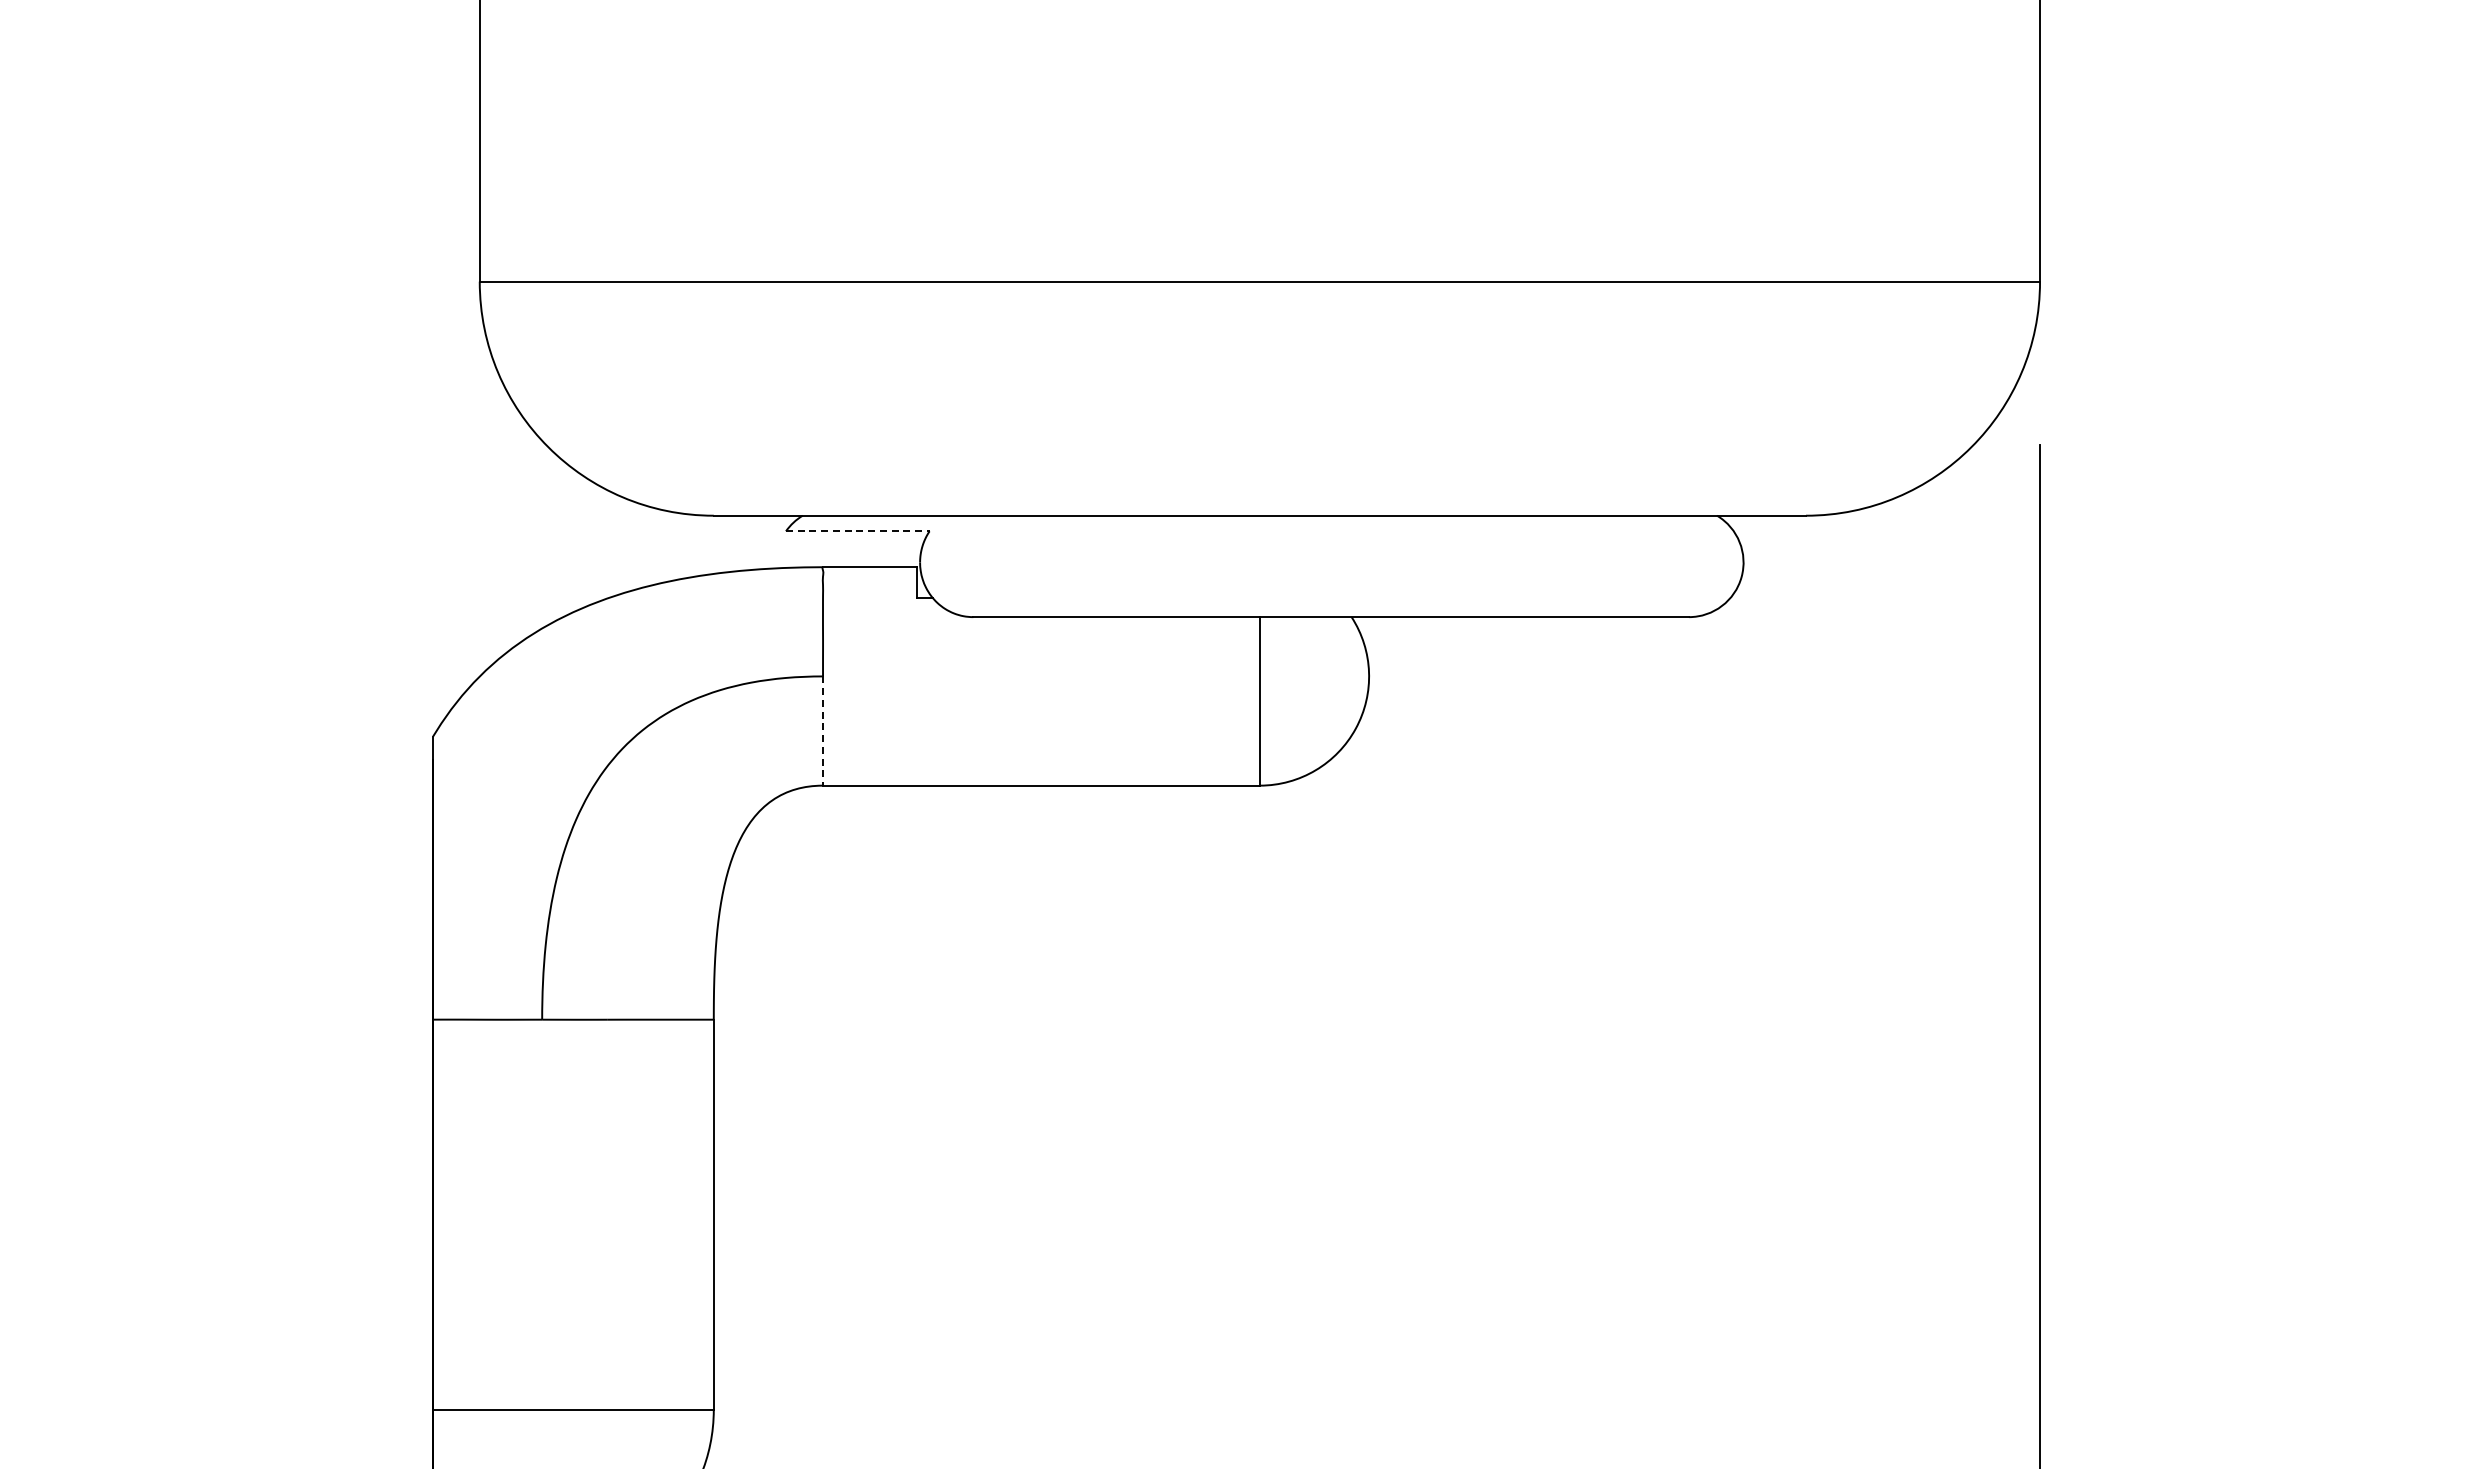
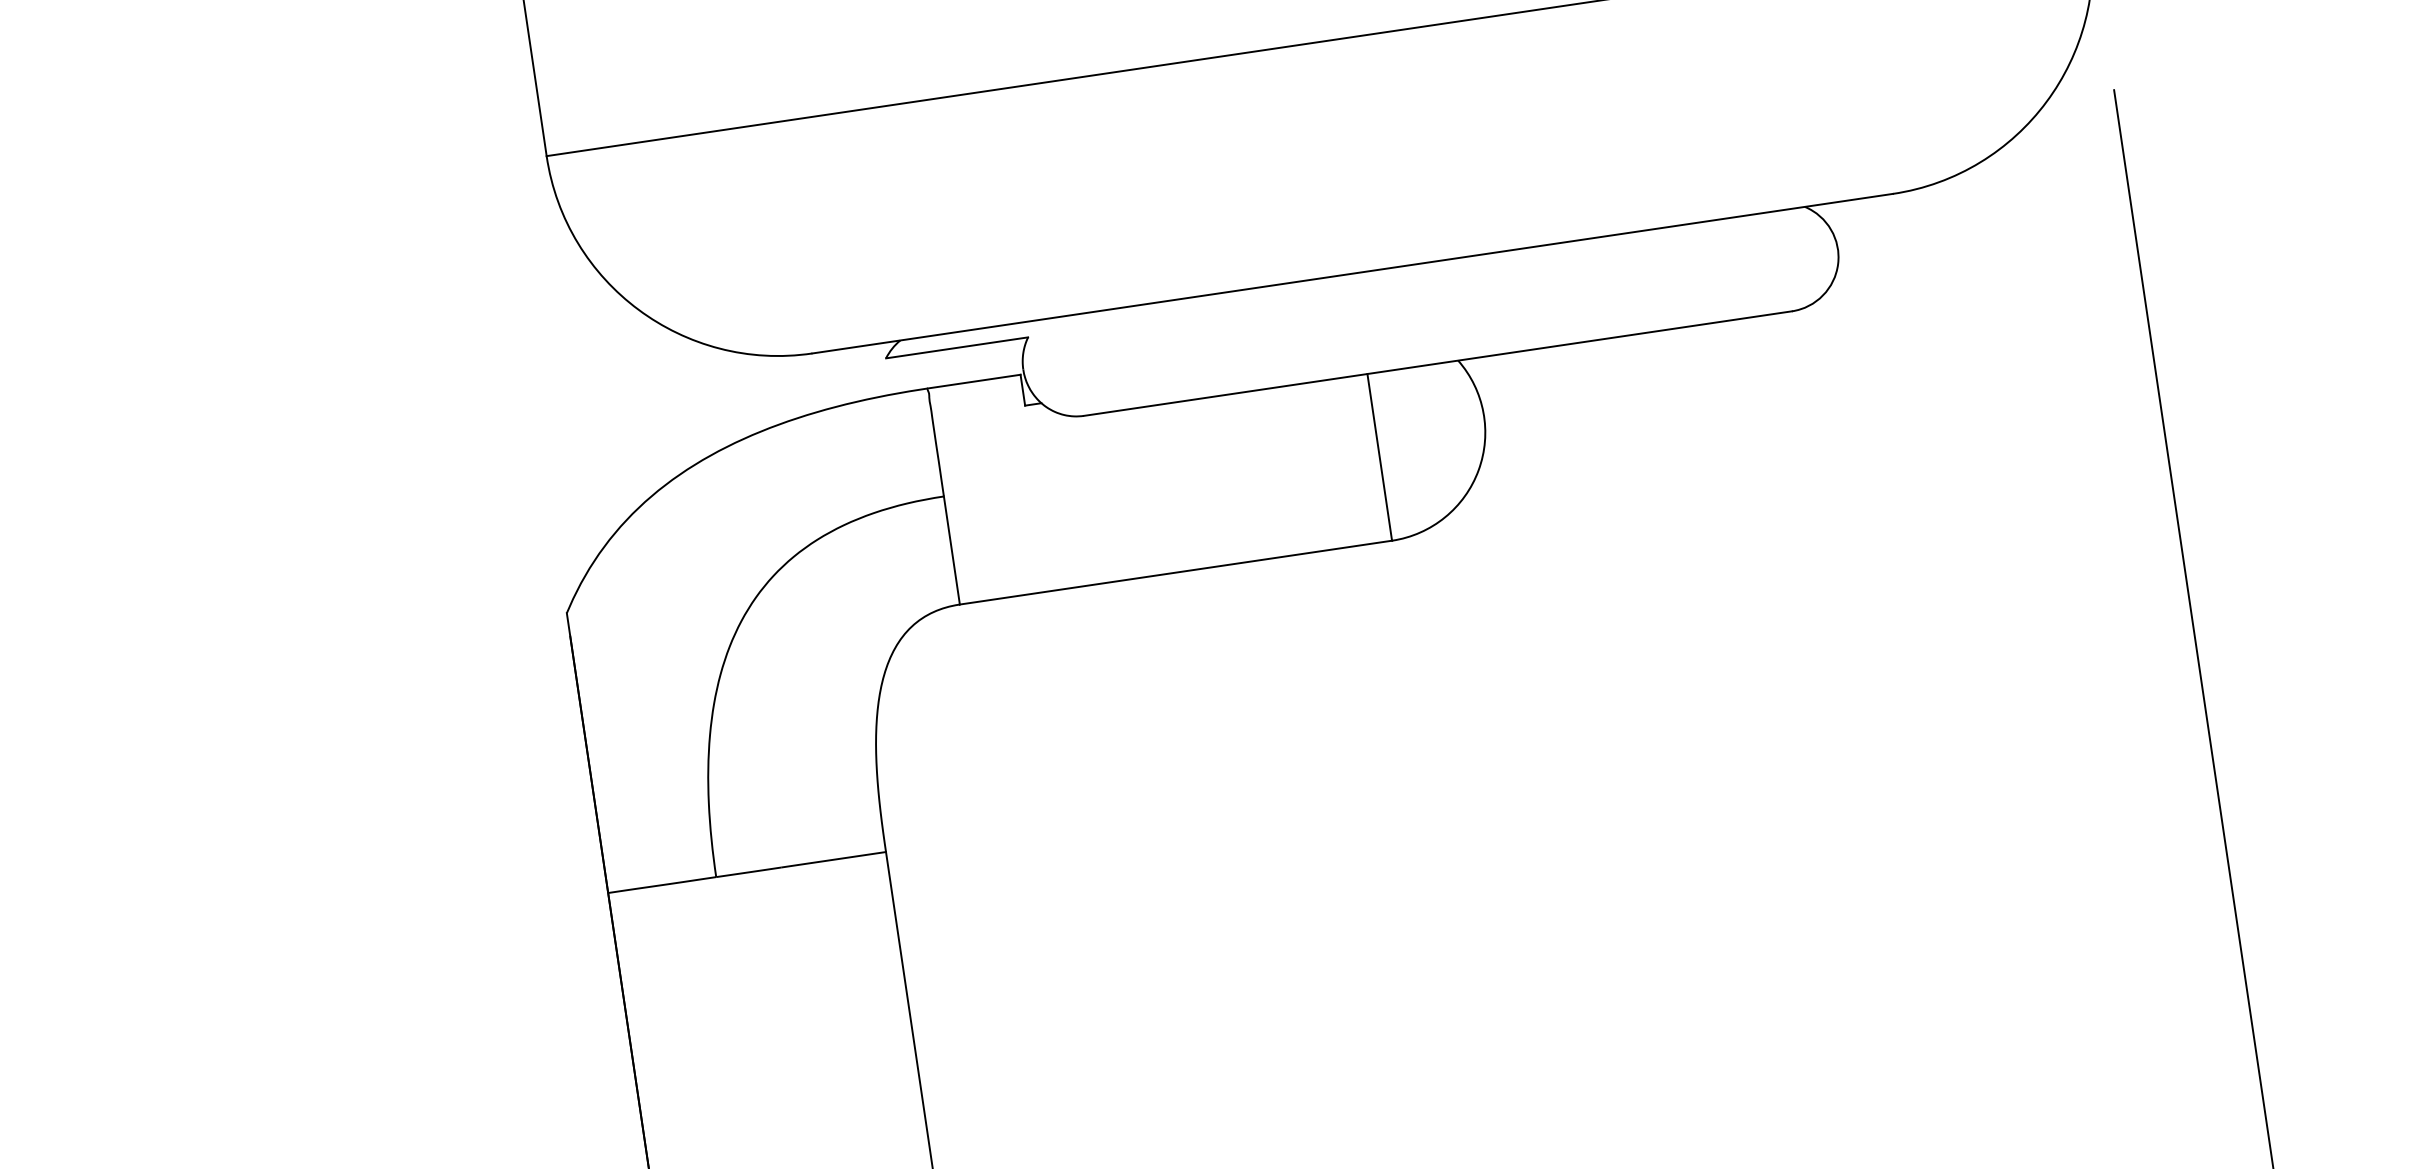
line: (857, 531) -> (956, 348), dashed -> solid
line: (823, 731) -> (952, 550), dashed -> solid

